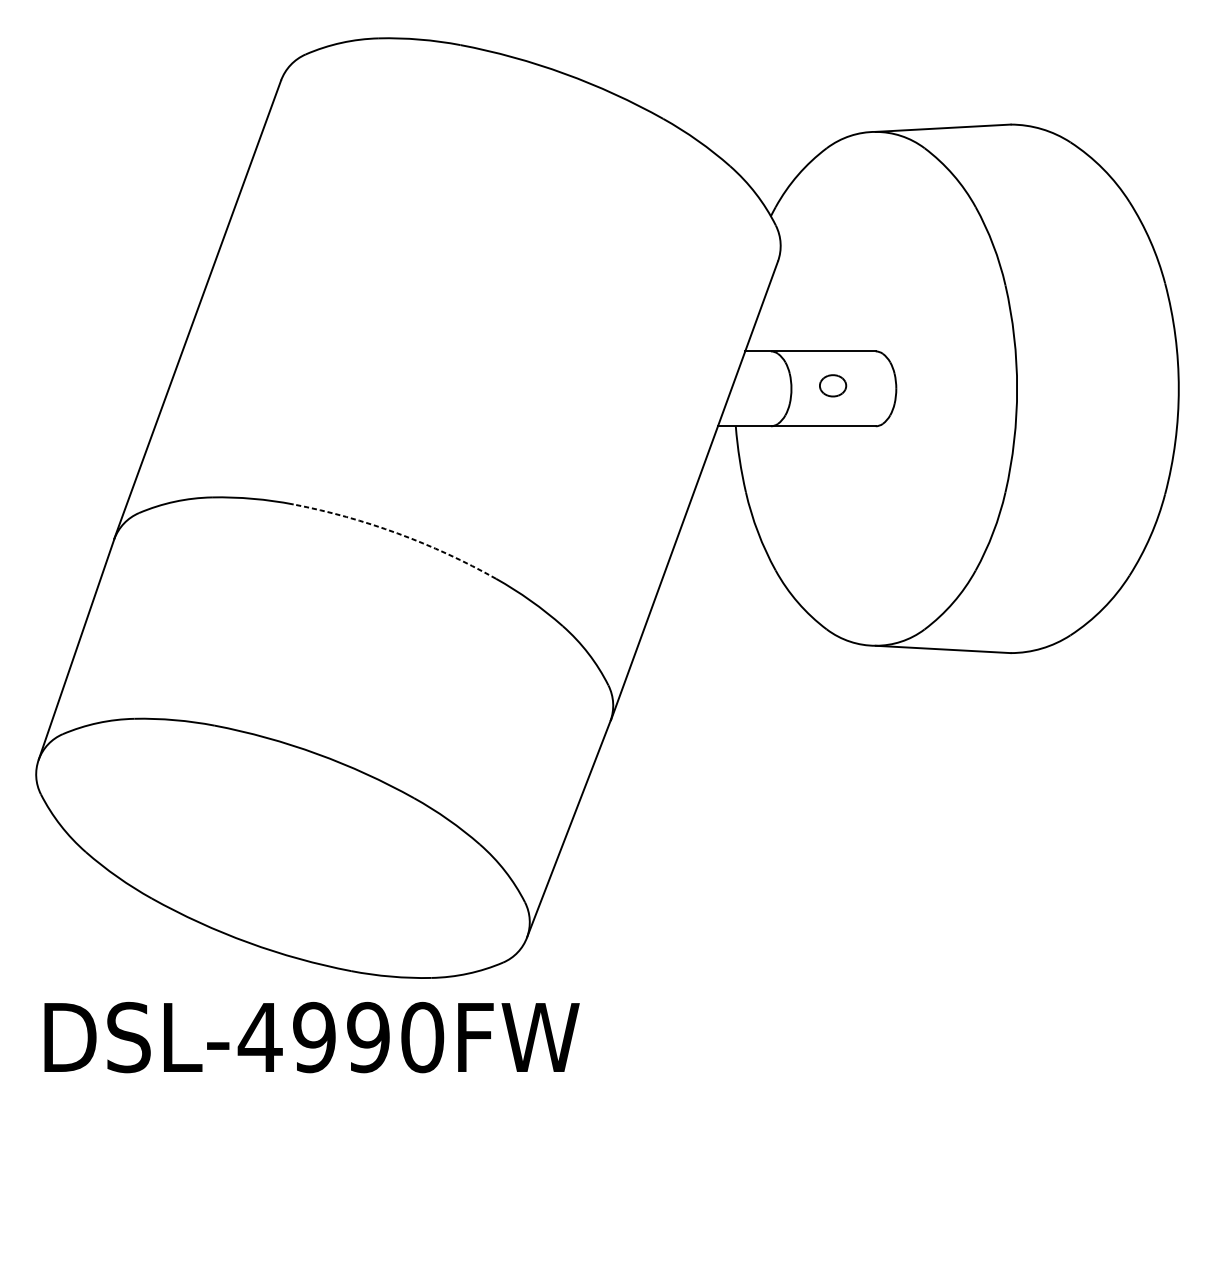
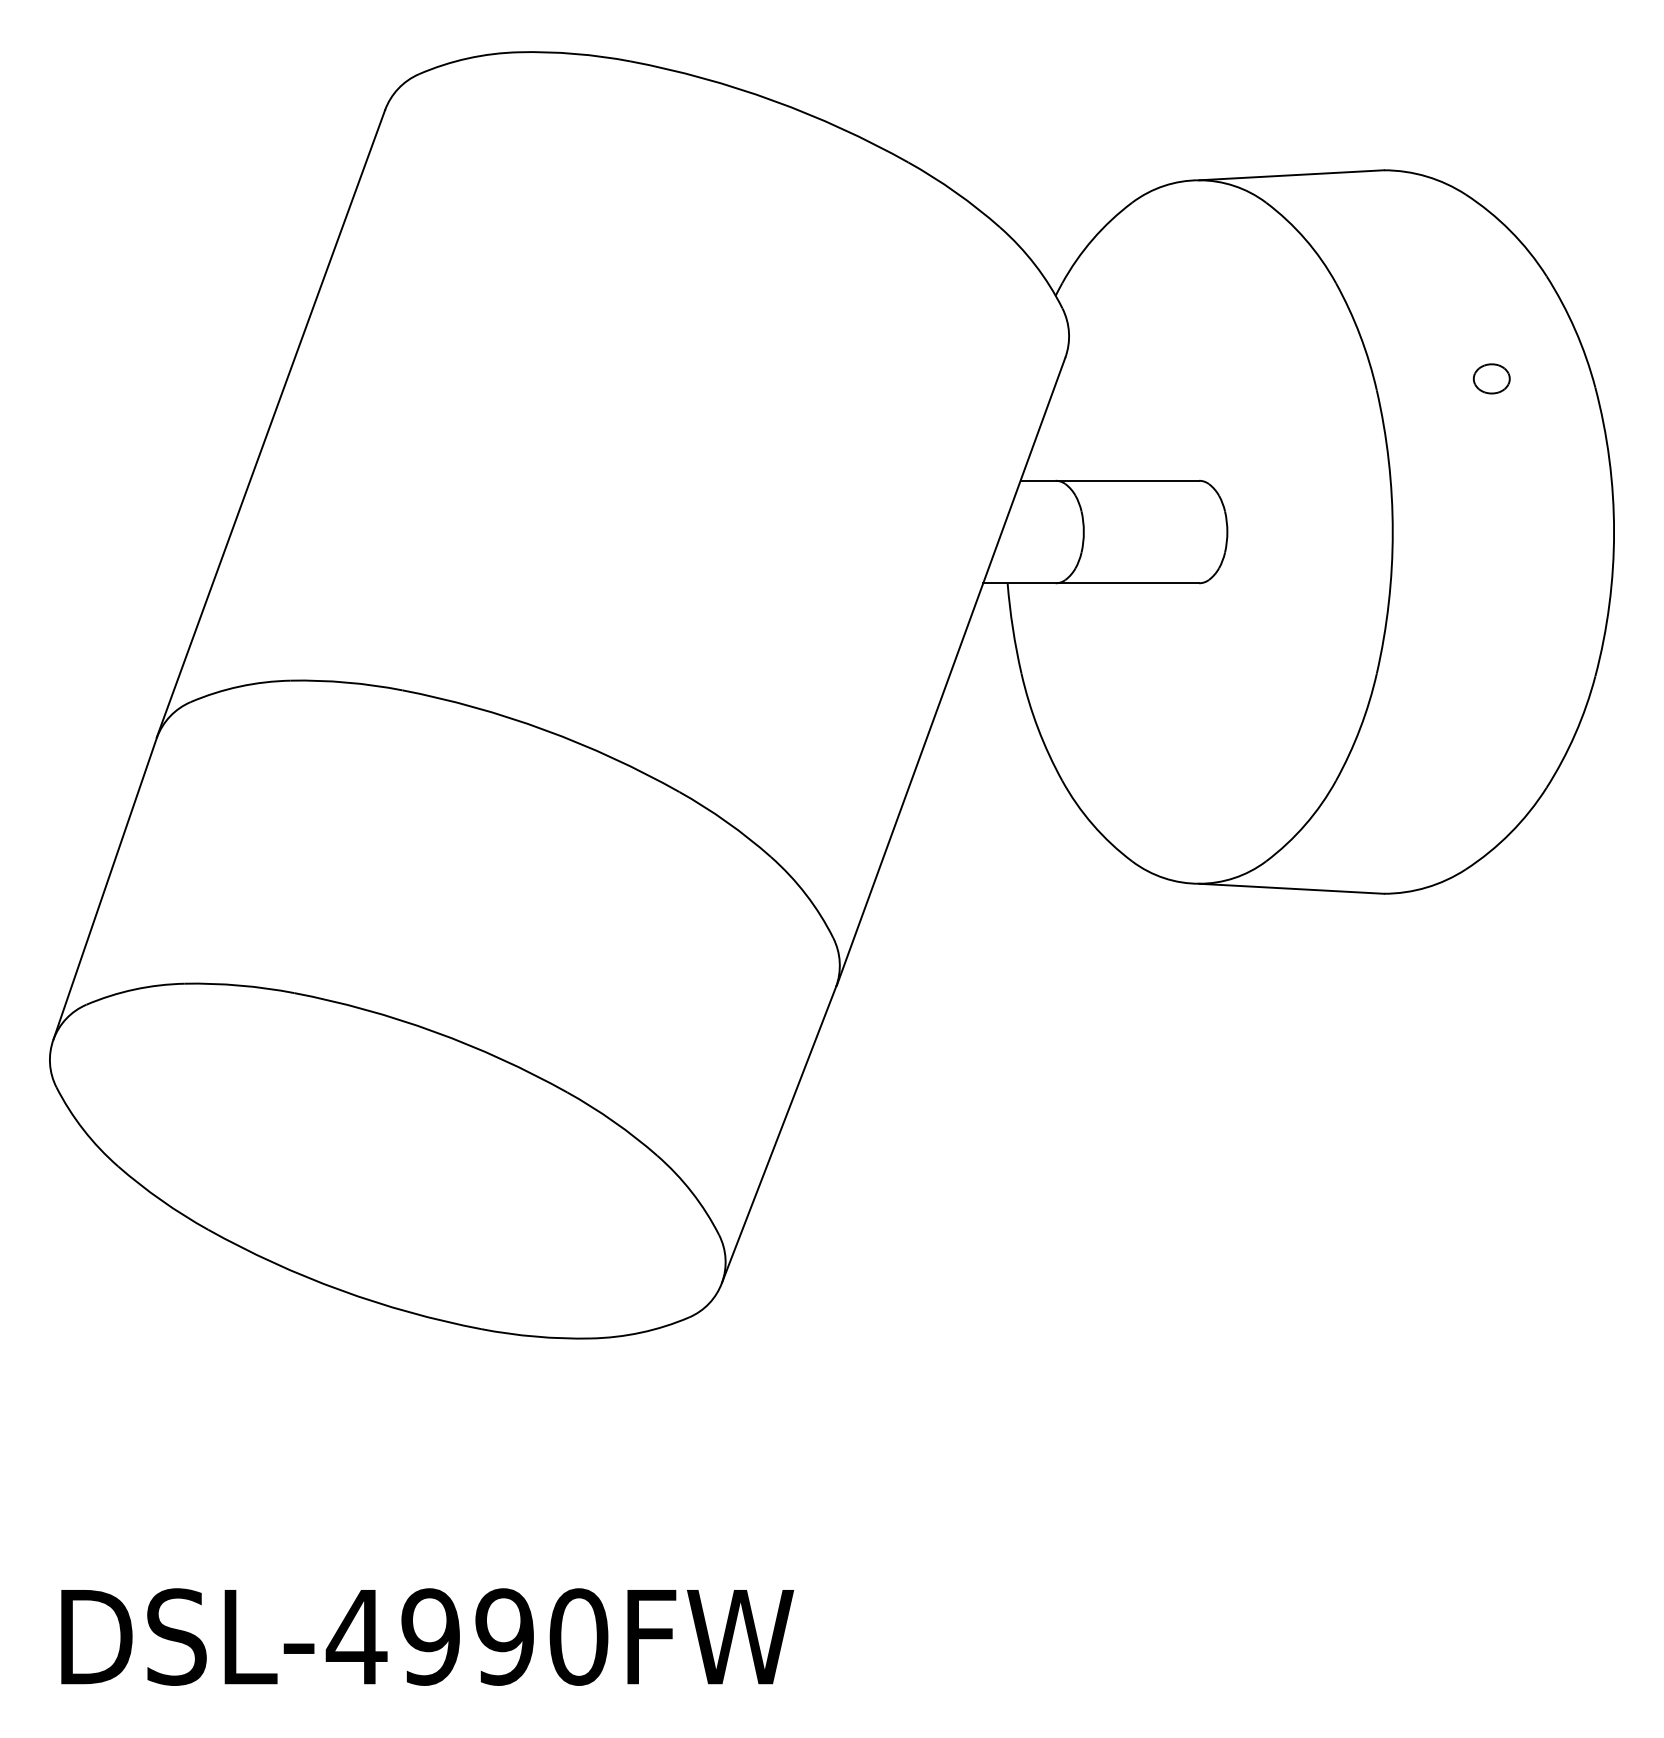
part: (832, 385) -> (1491, 378), moved
arc: (398, 533) -> (545, 730), dashed -> solid
text: (312, 1037) -> (427, 1636), moved

